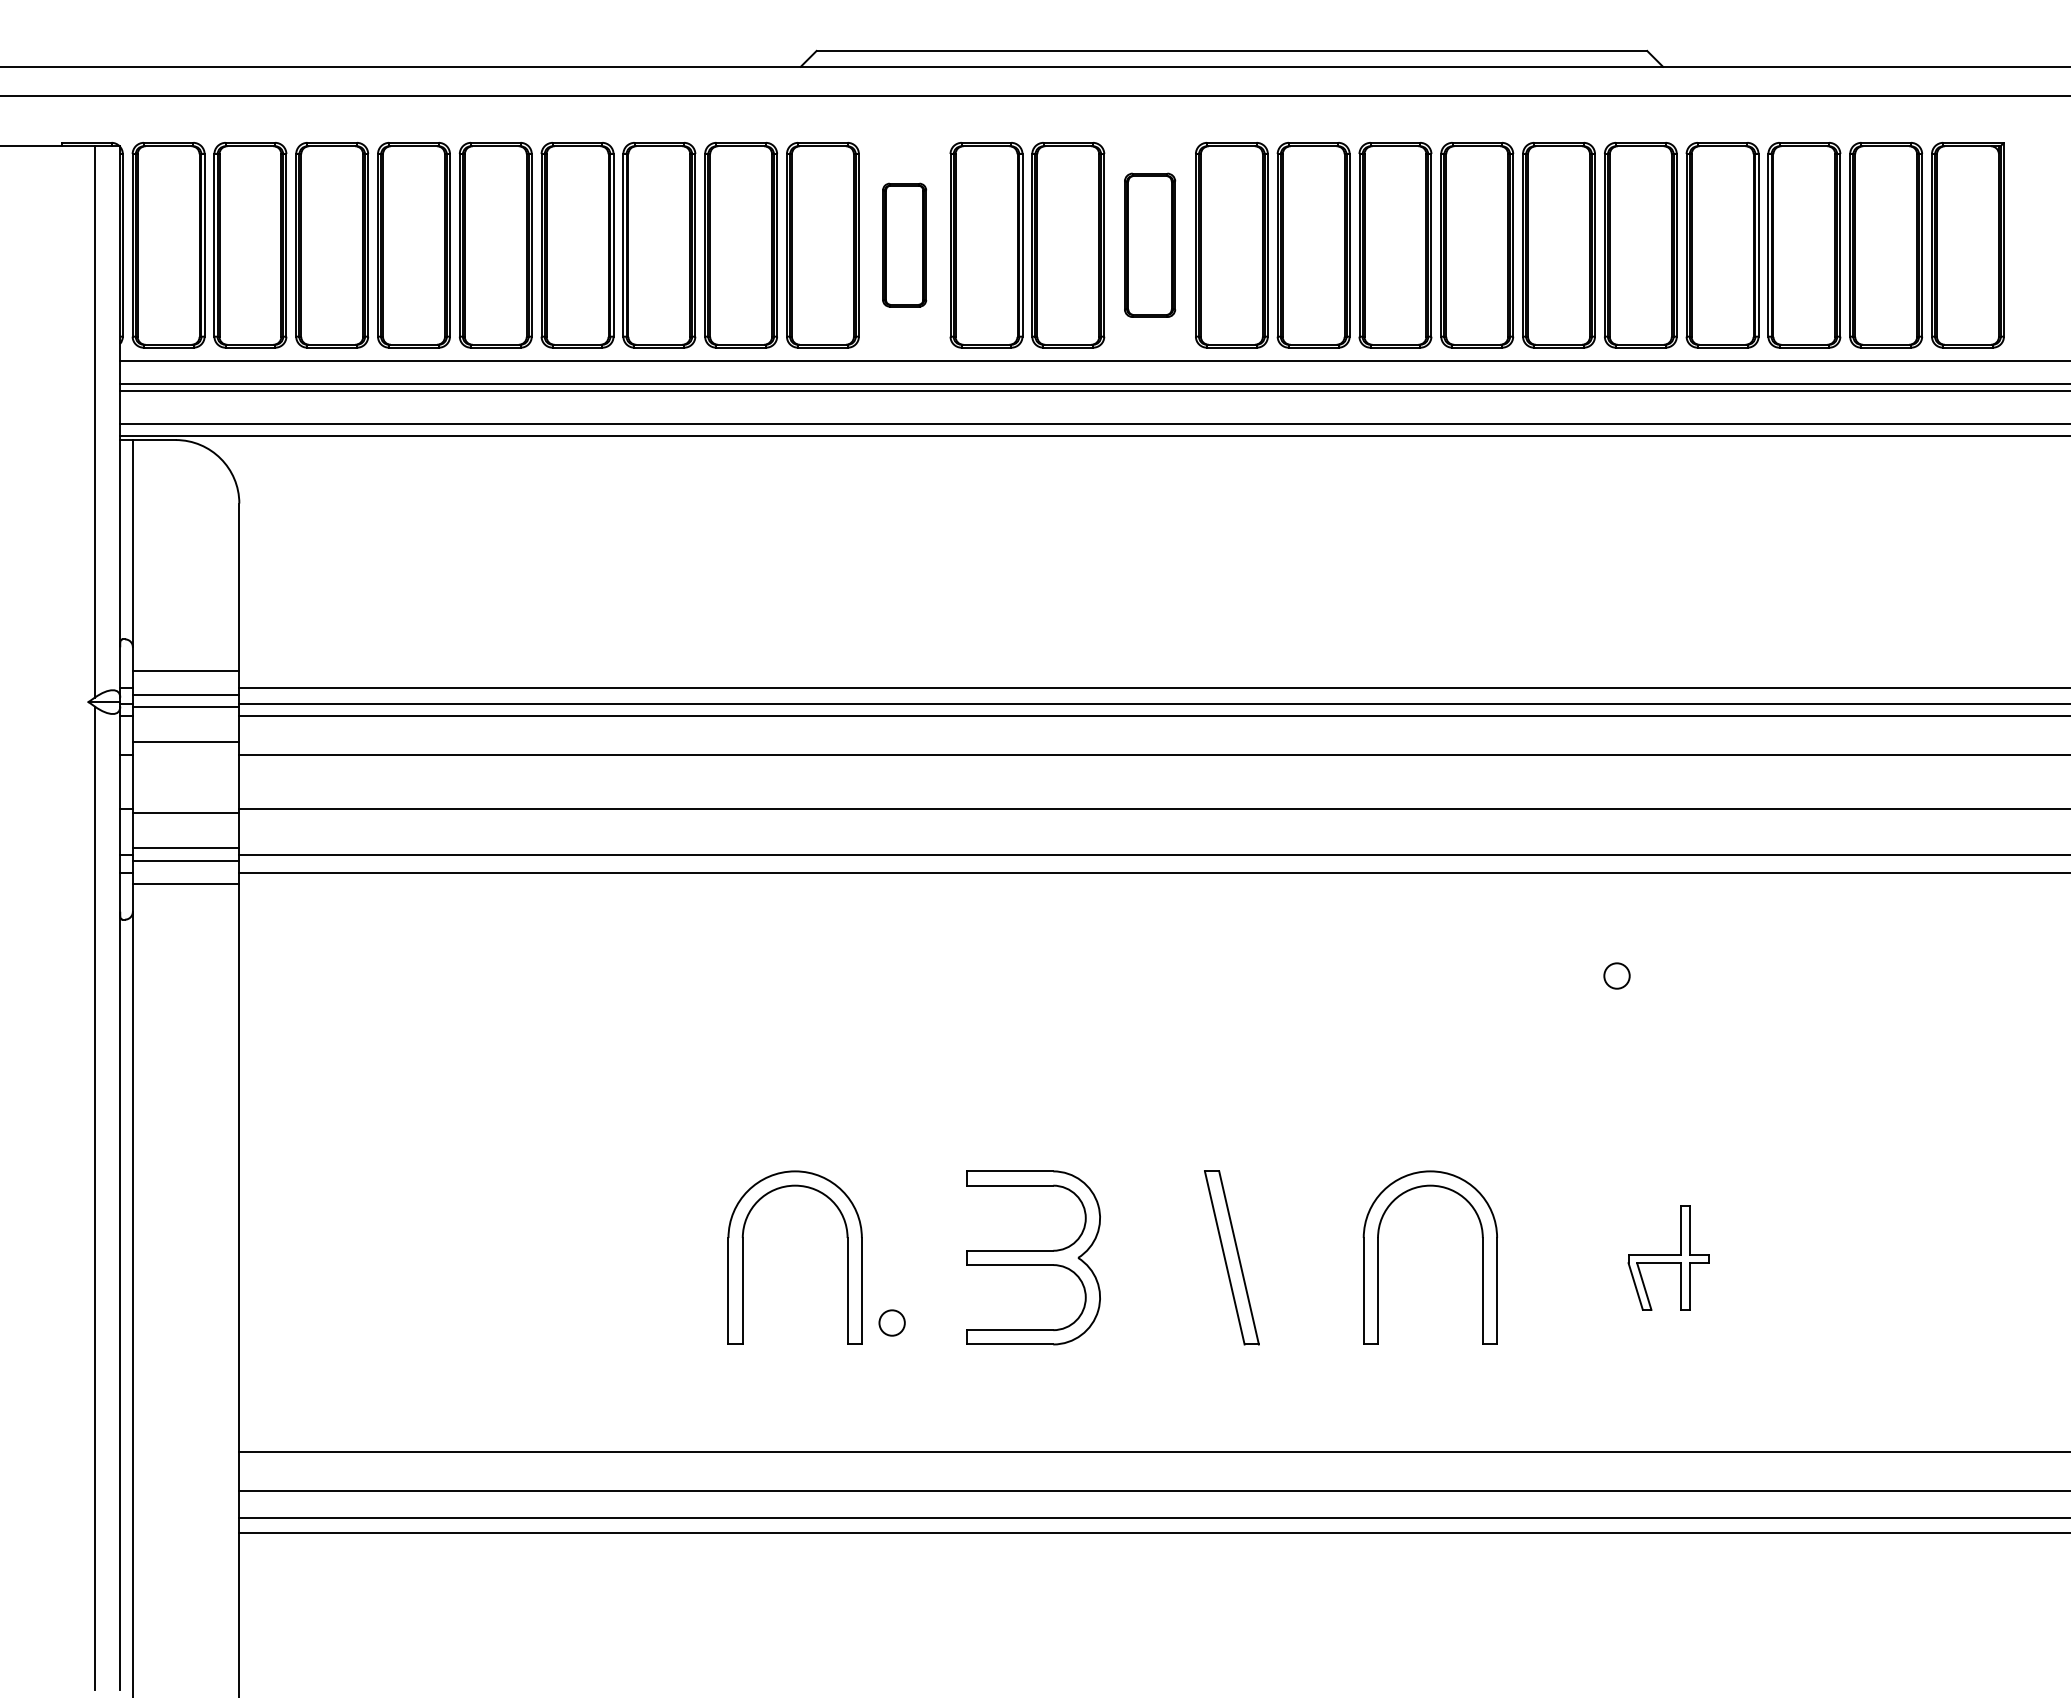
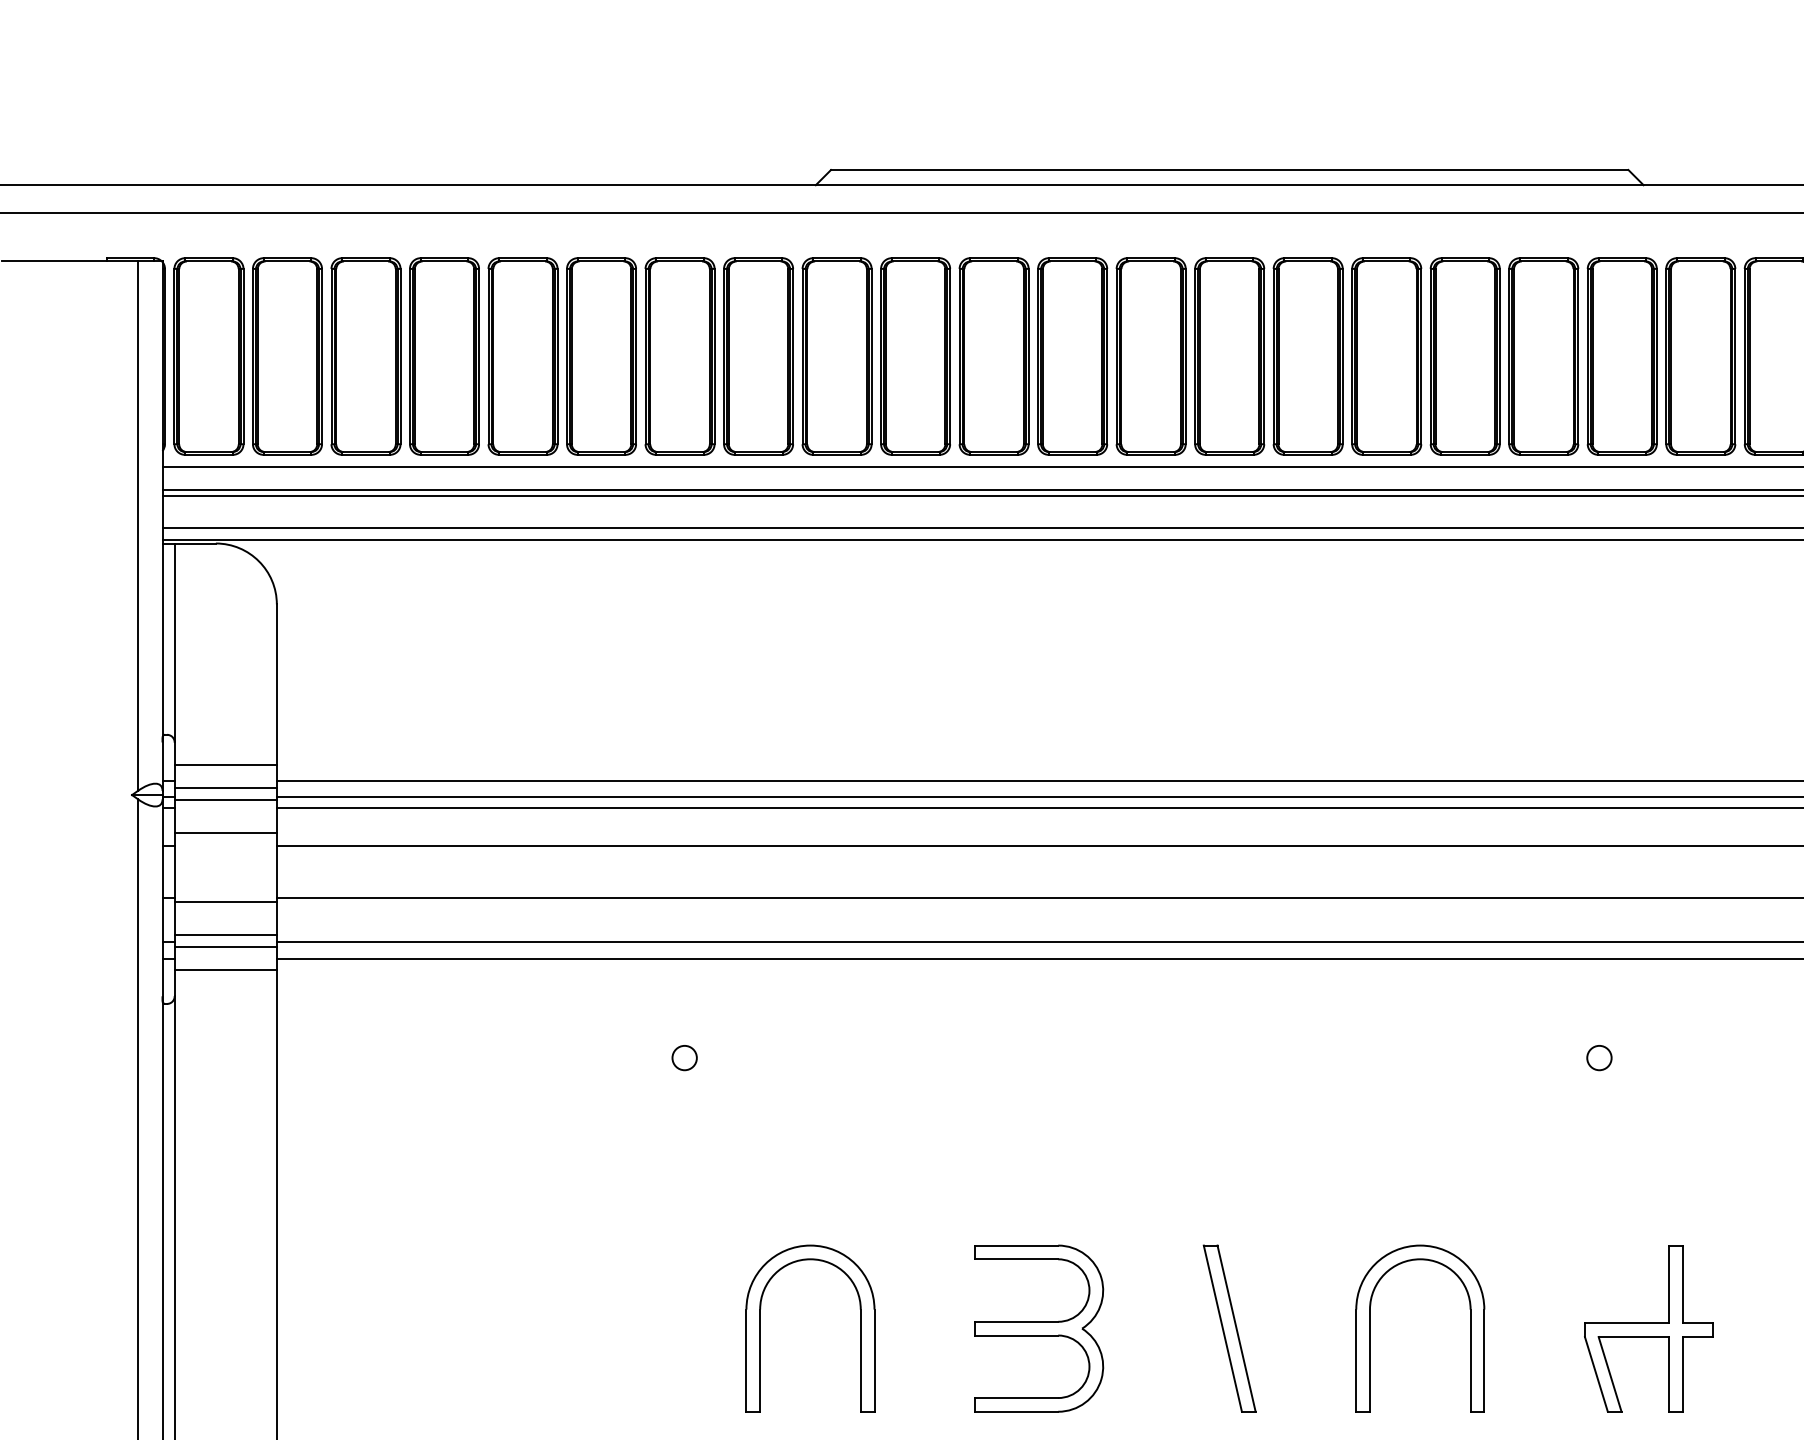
part: (904, 244) -> (915, 355), size x1.67
part: (1149, 245) -> (1150, 356), size x1.43
part: (1668, 1257) -> (1648, 1328), size x1.67
circle: (891, 1322) -> (684, 1057), moved

